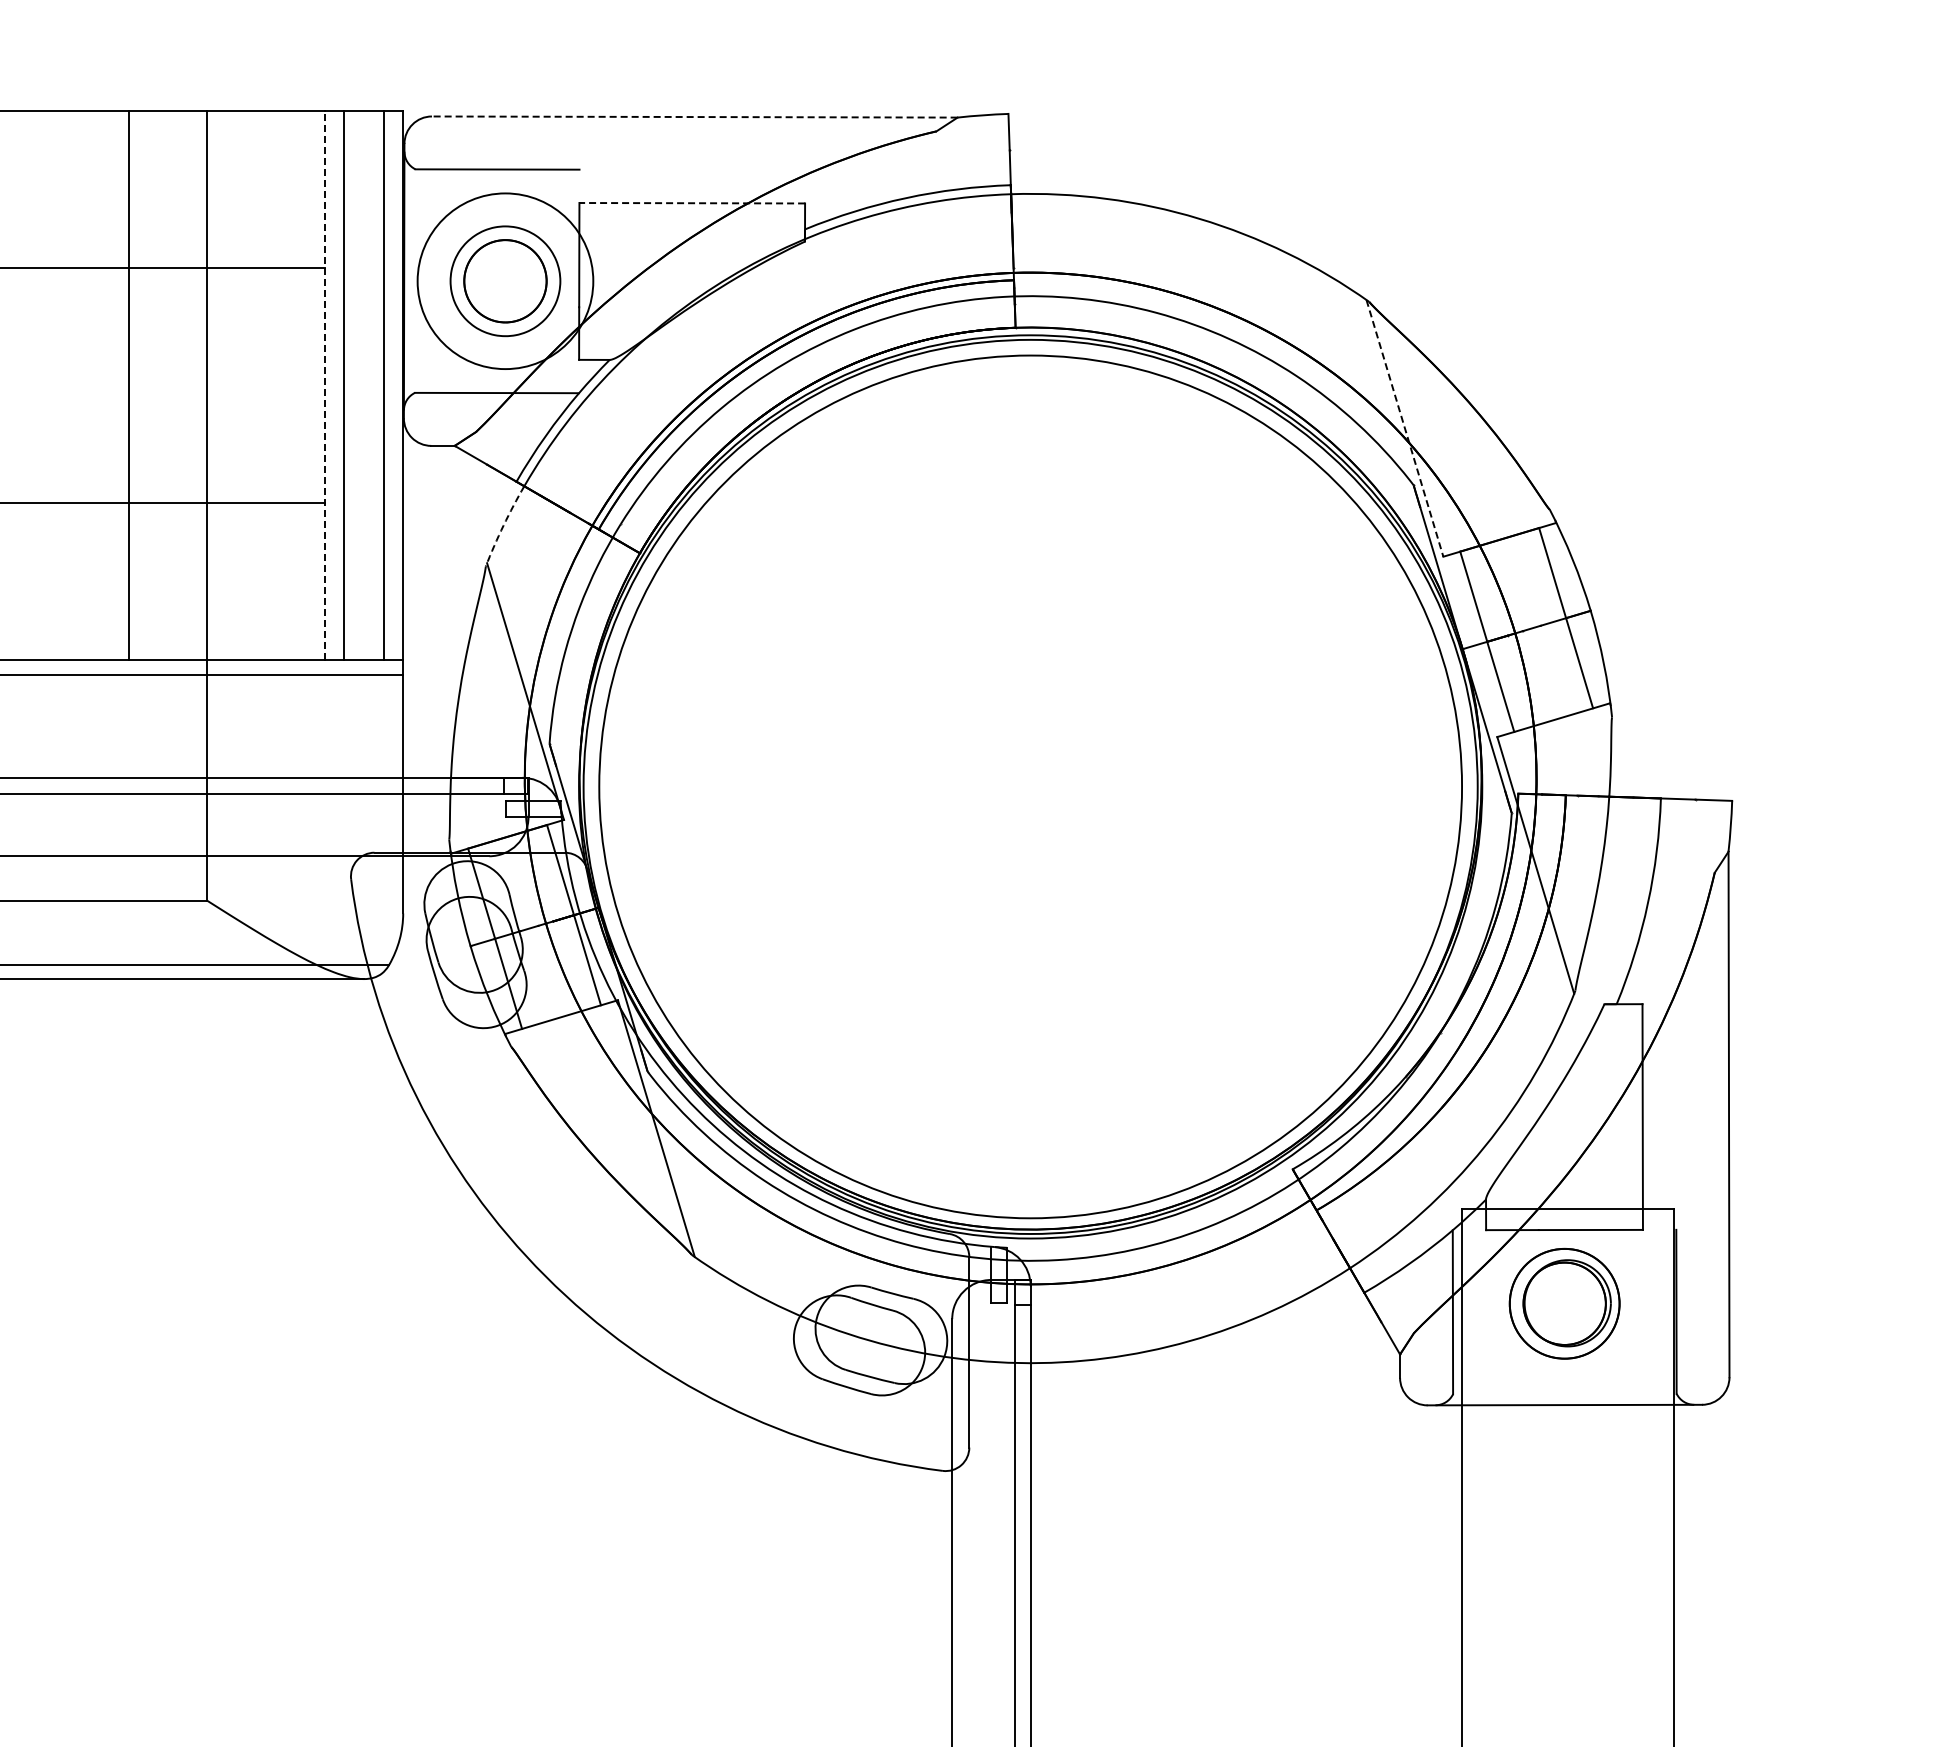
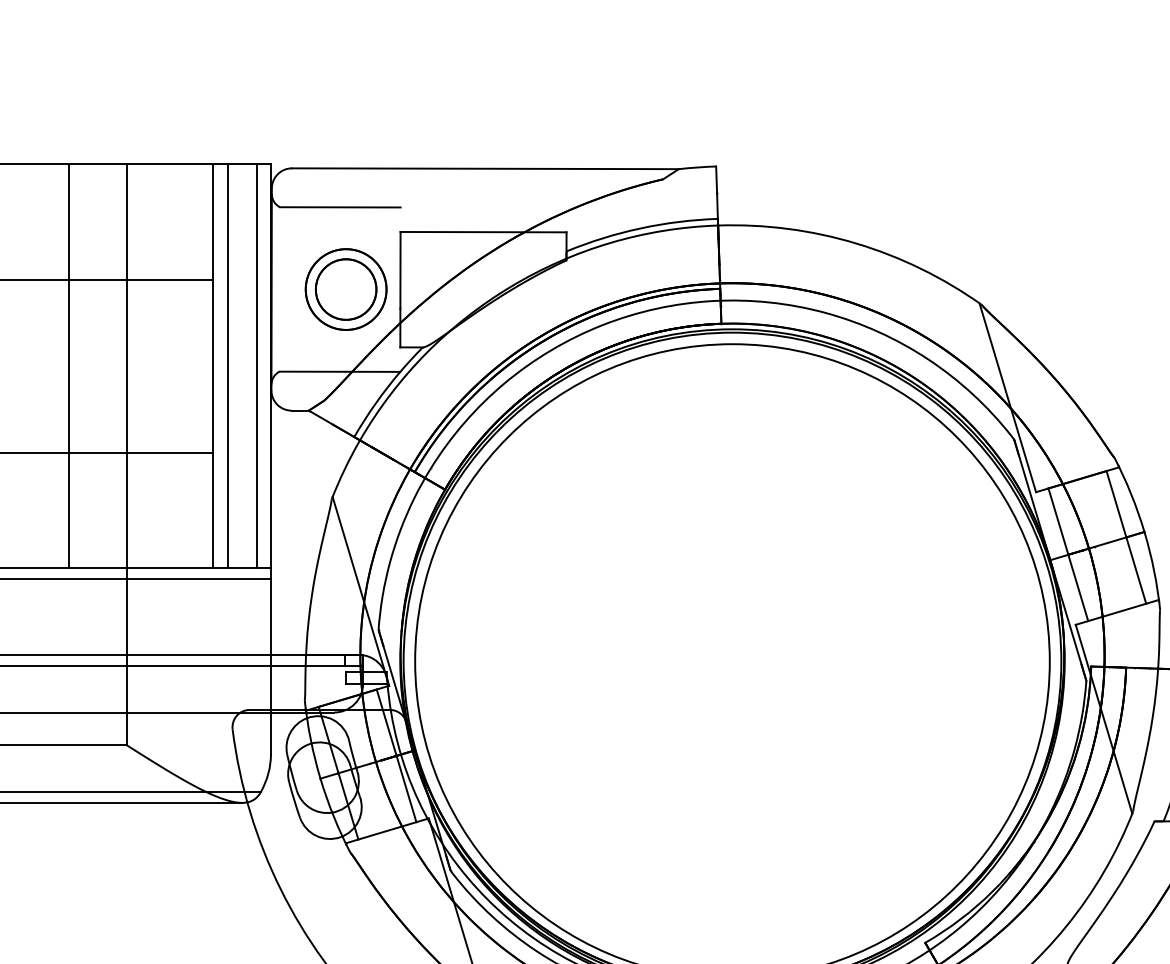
line: (694, 117) -> (485, 169), dashed -> solid
line: (692, 203) -> (483, 232), dashed -> solid
circle: (505, 281) -> (346, 289), size x0.62
line: (324, 385) -> (213, 366), dashed -> solid
line: (1404, 428) -> (1007, 397), dashed -> solid
arc: (503, 525) -> (344, 469), dashed -> solid

